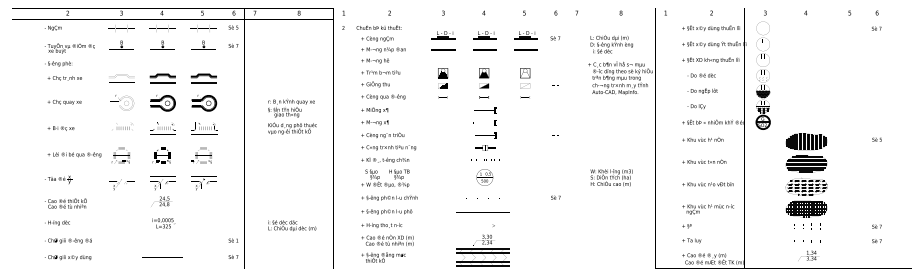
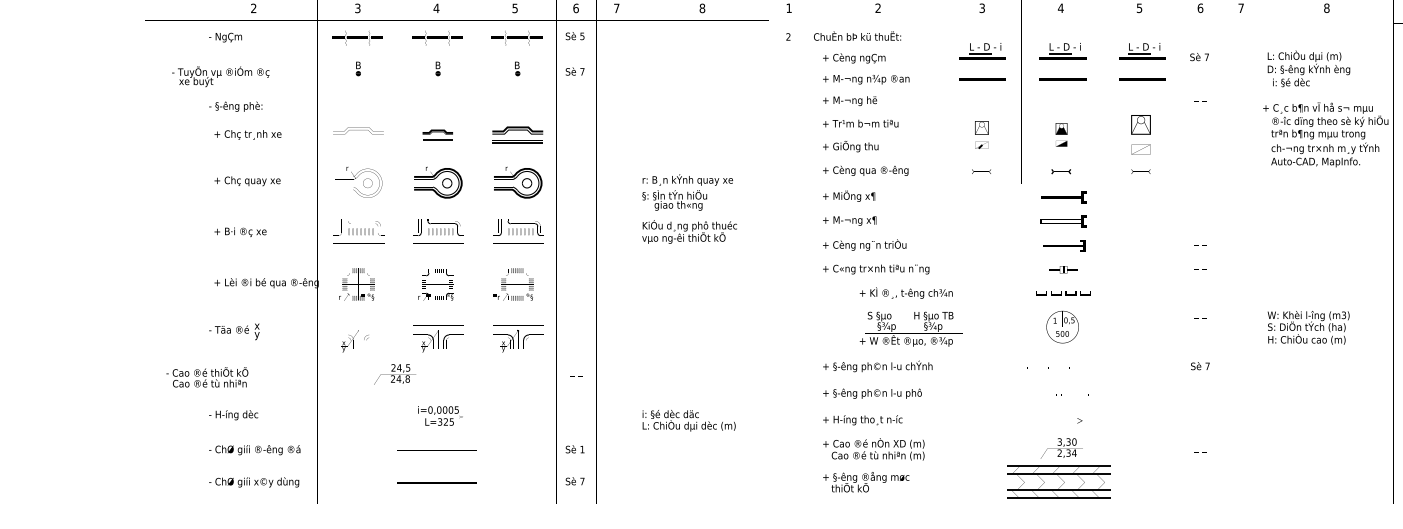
text: (69, 48) -> (220, 76), moved
part: (162, 78) -> (437, 135), size x0.6
part: (443, 78) -> (982, 135), size x0.7
part: (484, 78) -> (1061, 135), size x0.6
part: (485, 147) -> (1063, 268), size x0.7
text: (385, 172) -> (906, 317), moved
text: (161, 201) -> (394, 373), moved
text: (65, 203) -> (206, 377), moved

